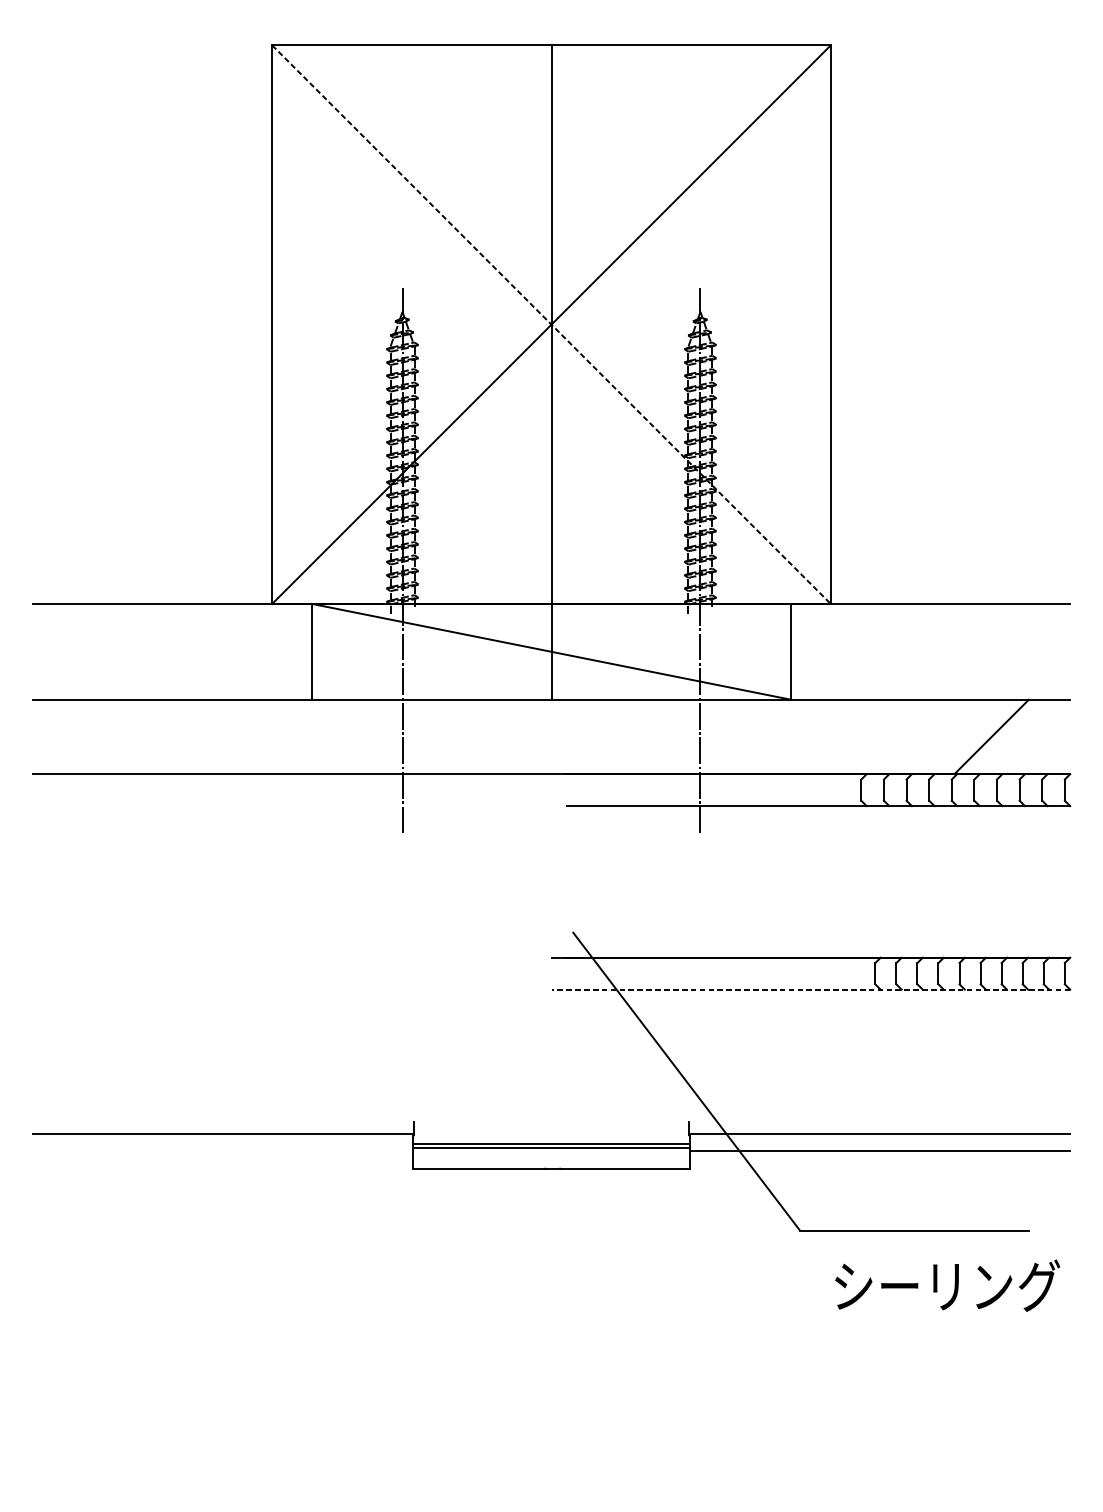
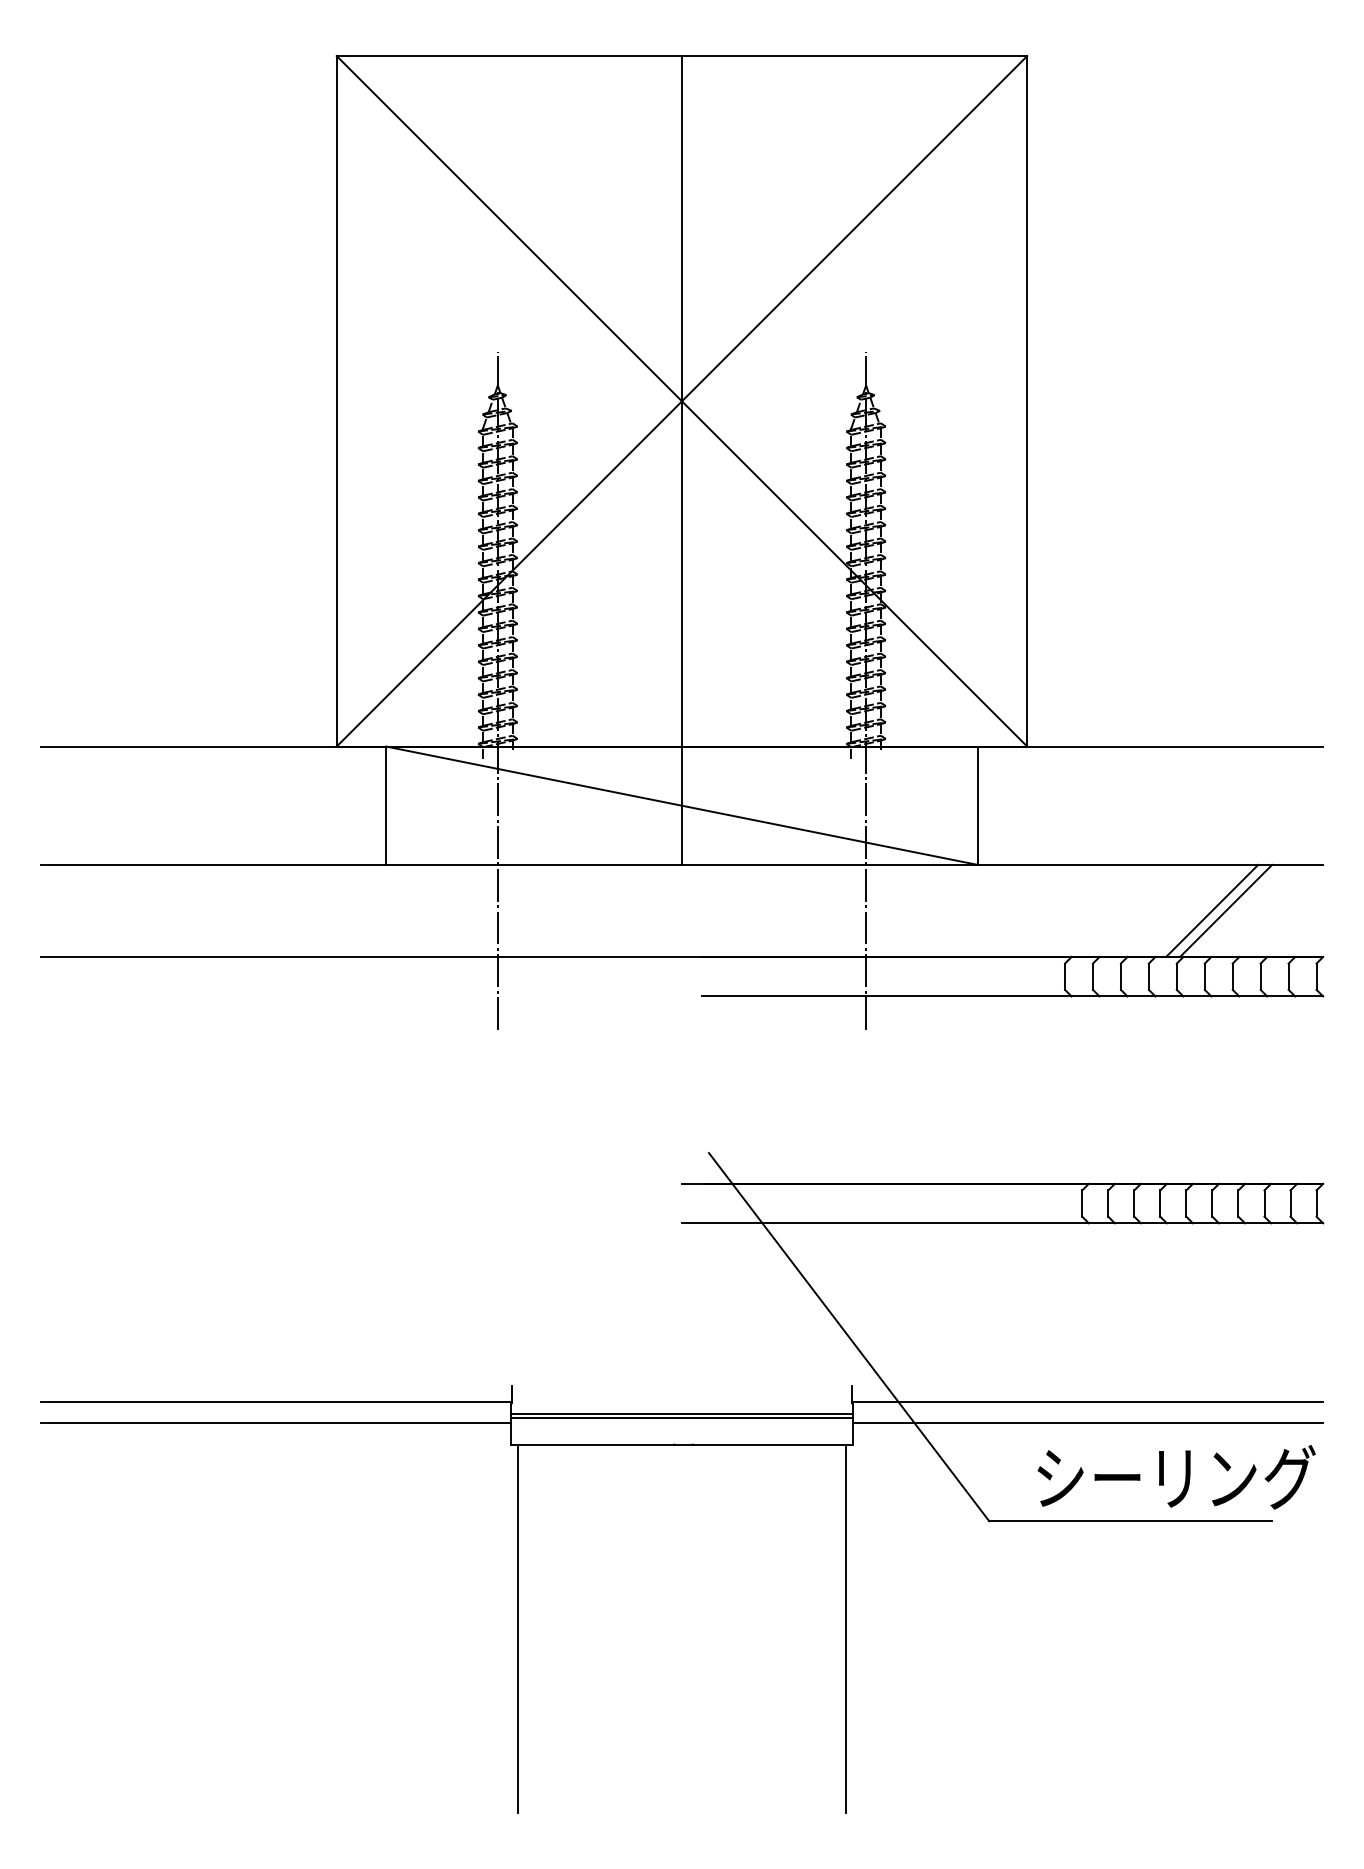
line: (551, 324) -> (682, 401), dashed -> solid
line: (980, 736) -> (1212, 910), added
line: (810, 989) -> (1002, 1223), dashed -> solid
line: (222, 1151) -> (275, 1423), added
text: (947, 1285) -> (1176, 1477), moved
line: (418, 1317) -> (517, 1628), added
line: (684, 1317) -> (846, 1628), added

